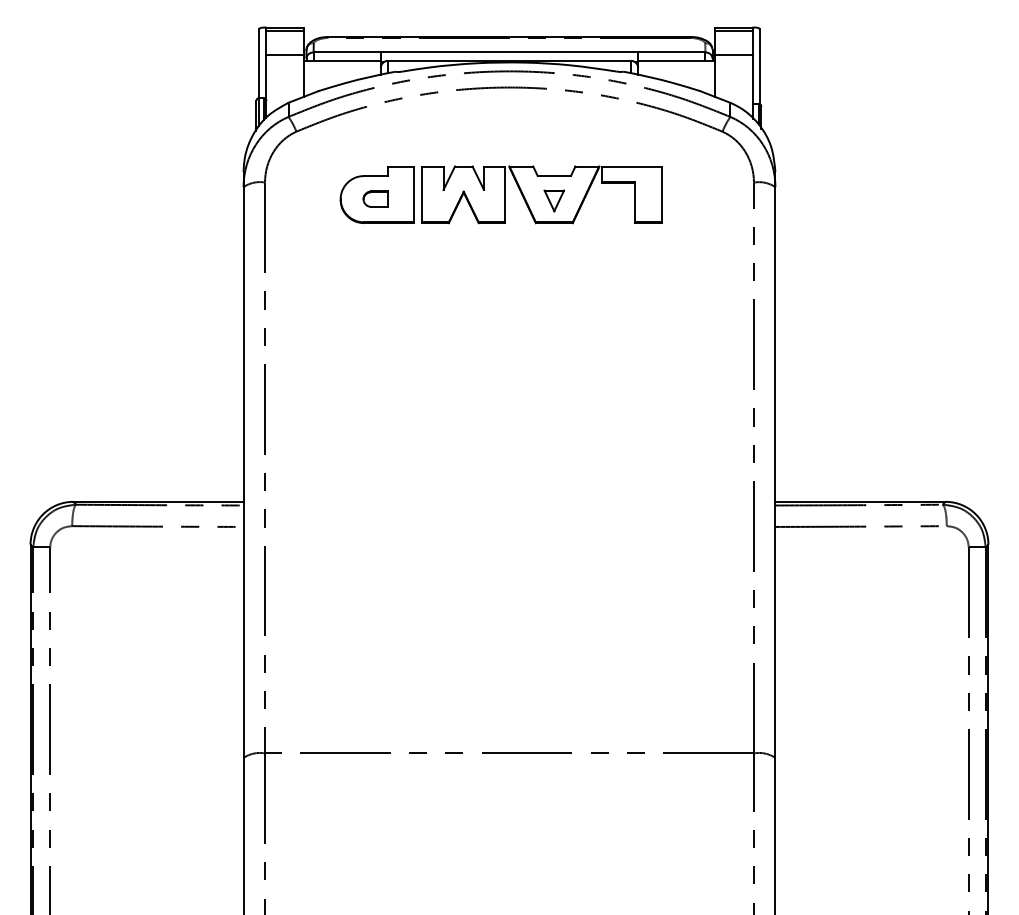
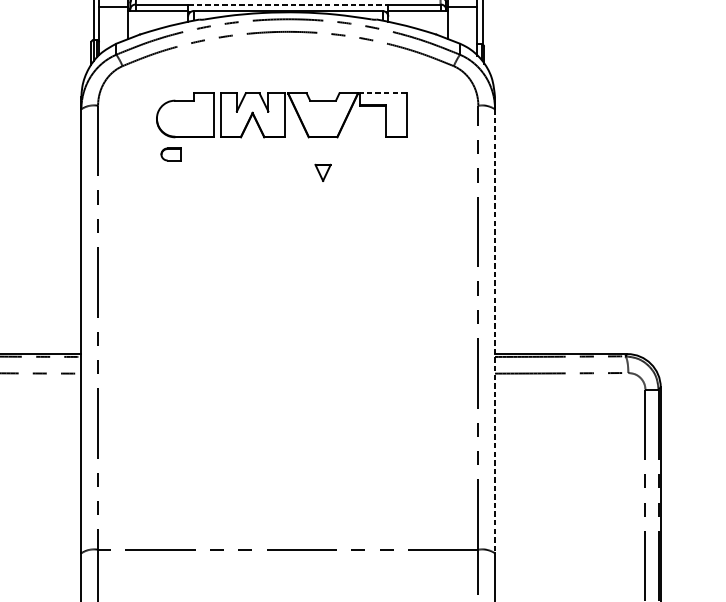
line: (509, 52) -> (288, 4), solid -> dashed
line: (631, 166) -> (383, 93), solid -> dashed
part: (375, 198) -> (170, 153), moved
part: (554, 200) -> (323, 172), moved
line: (775, 473) -> (495, 332), solid -> dashed

